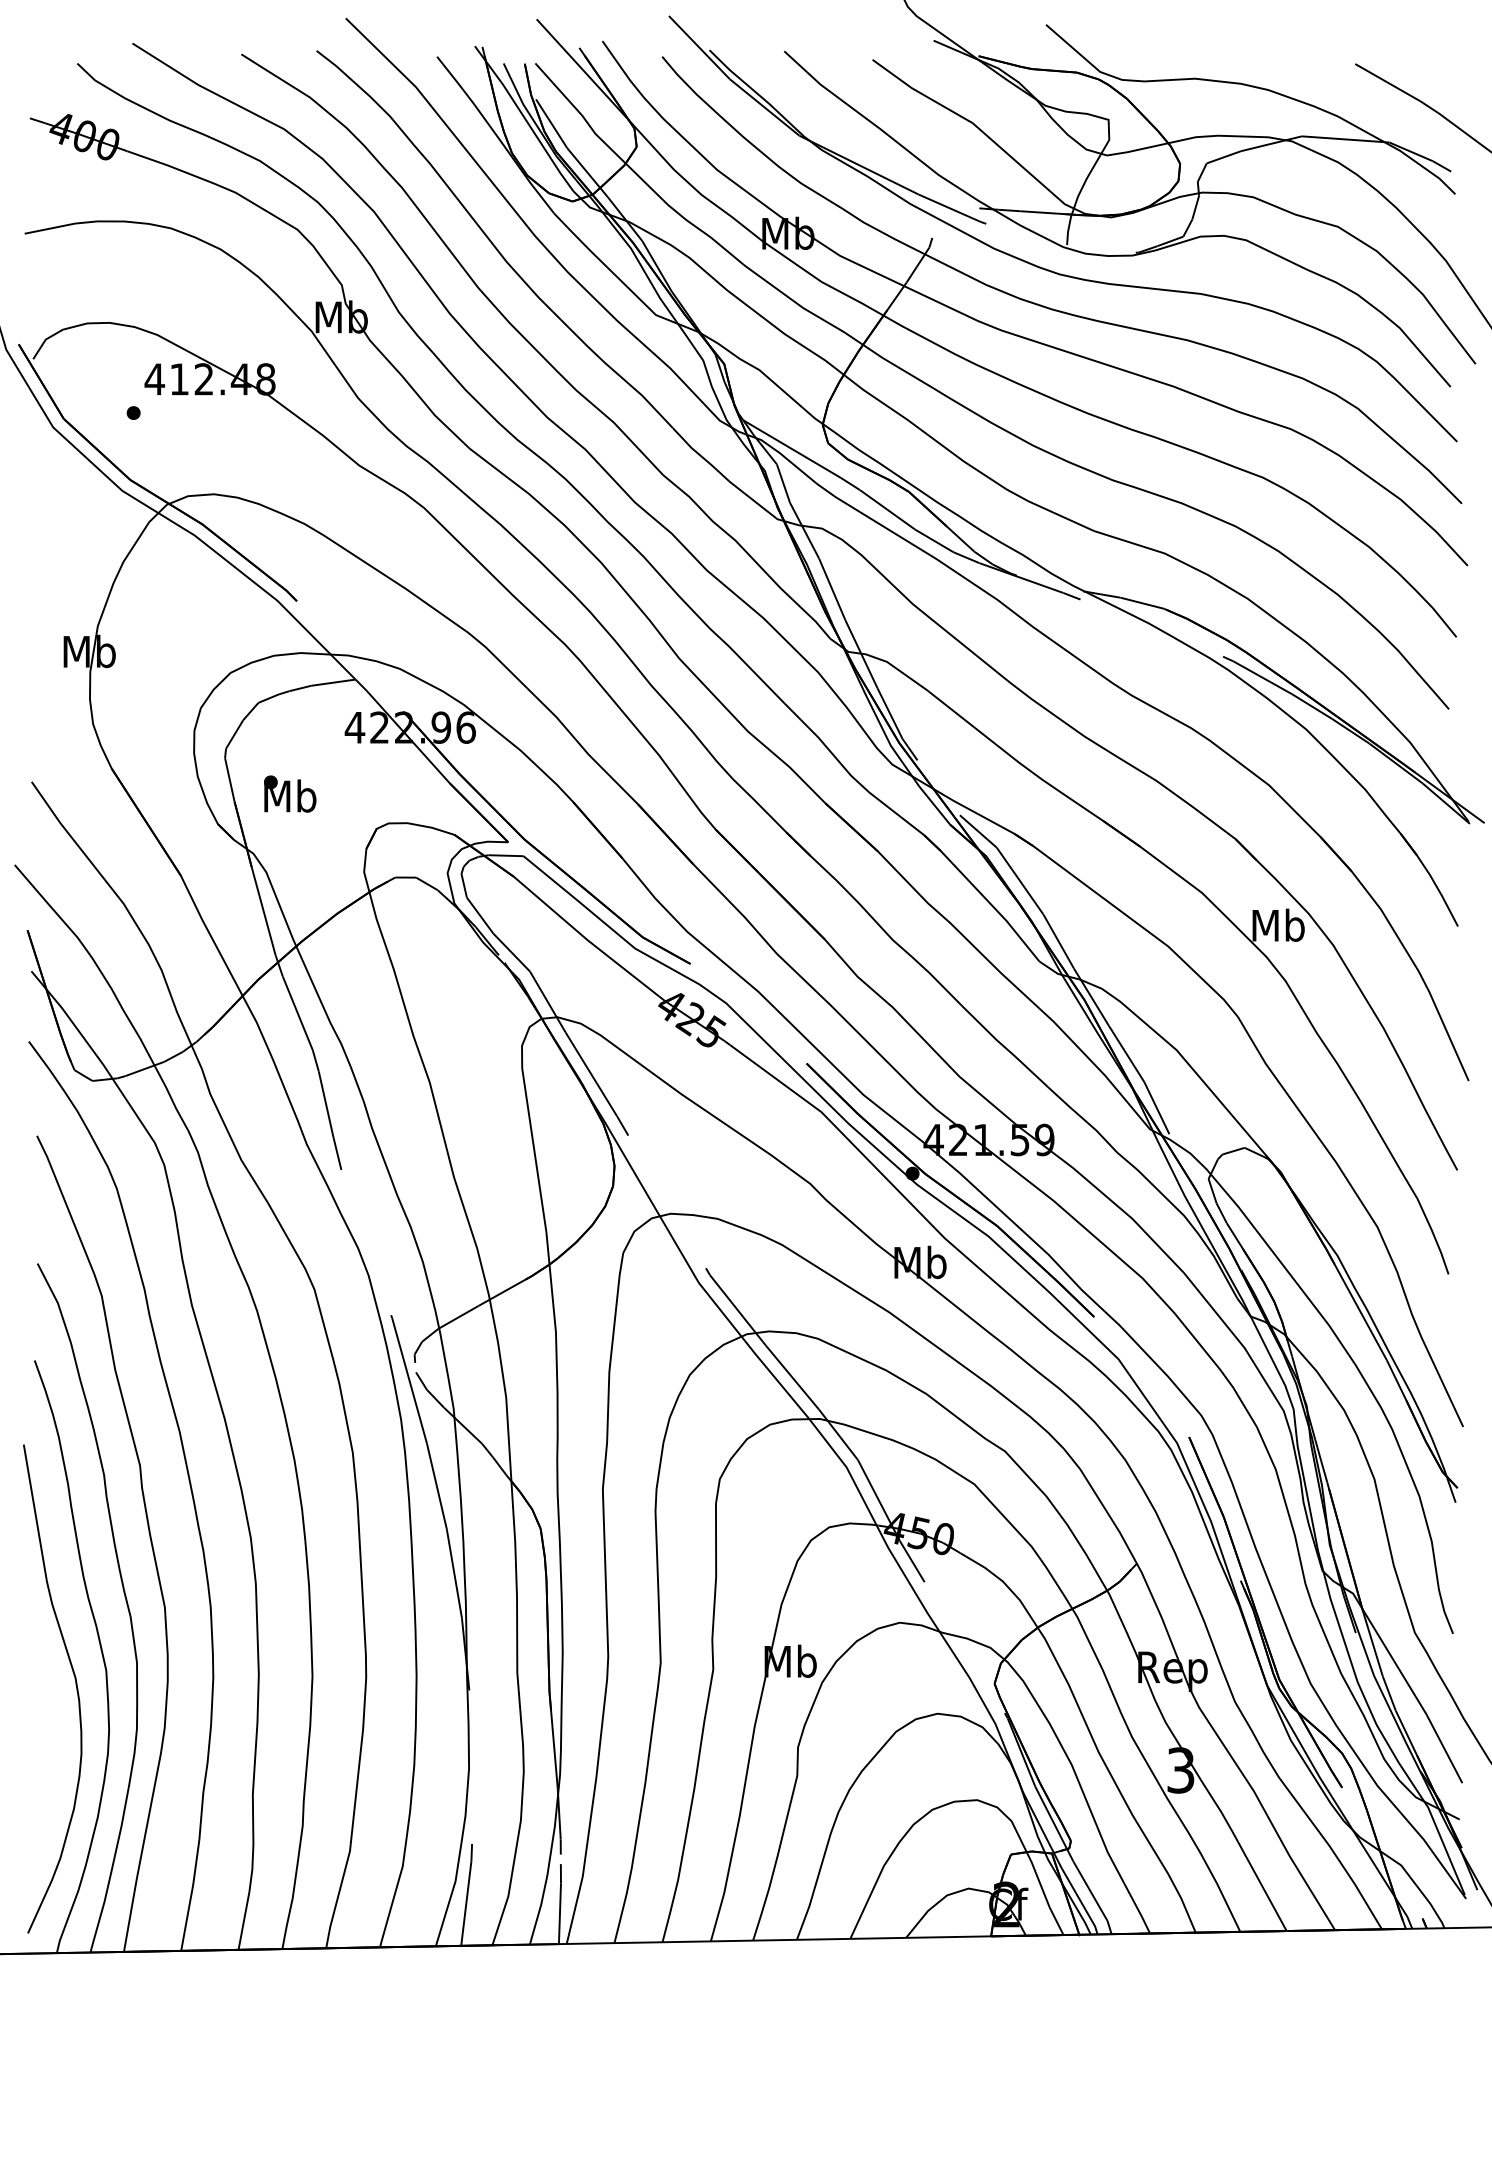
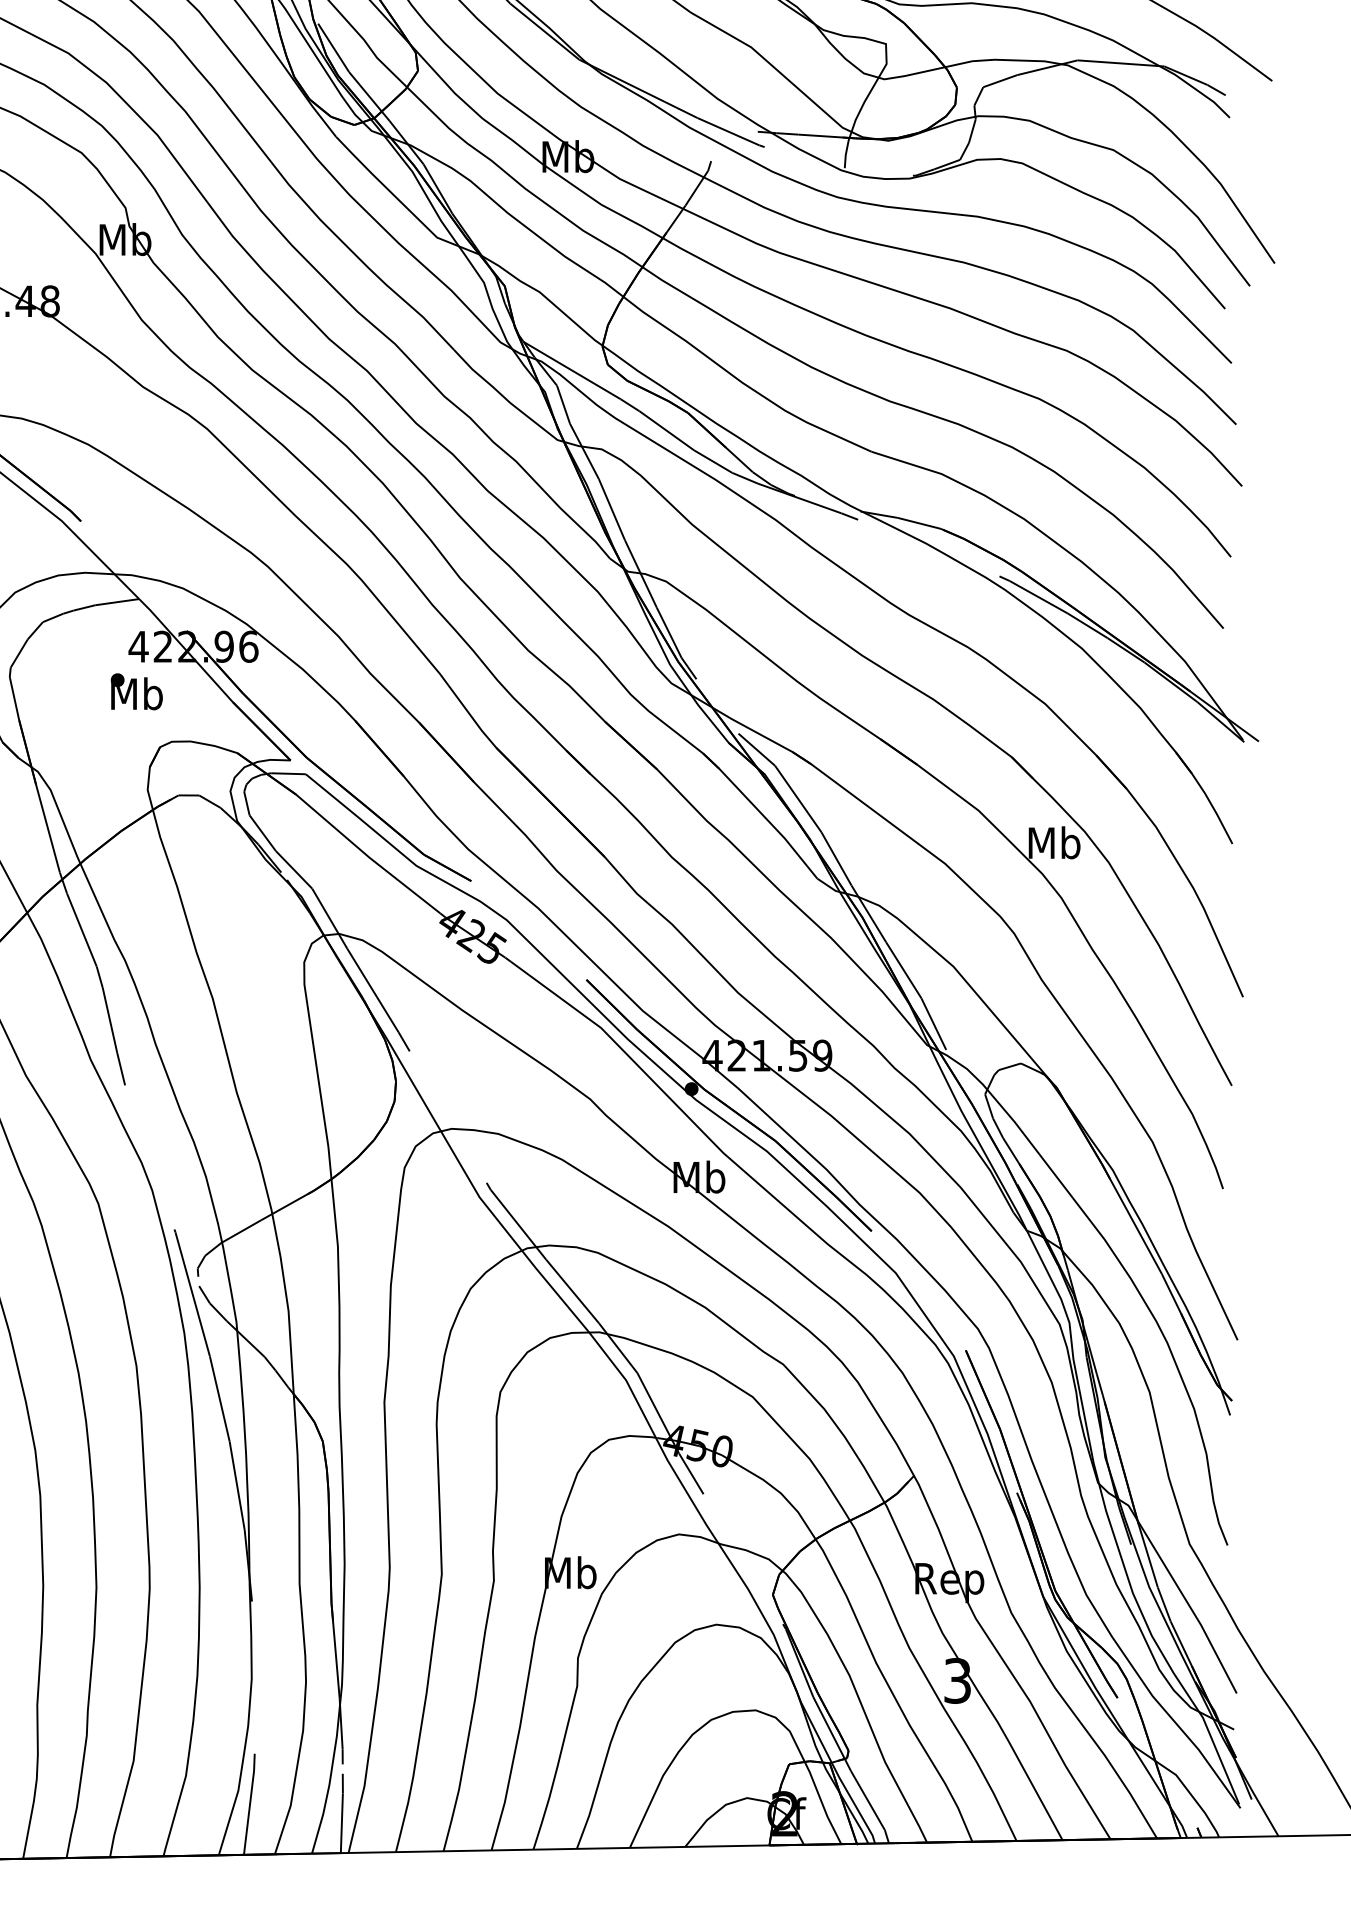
text: (290, 793) -> (137, 691), moved

